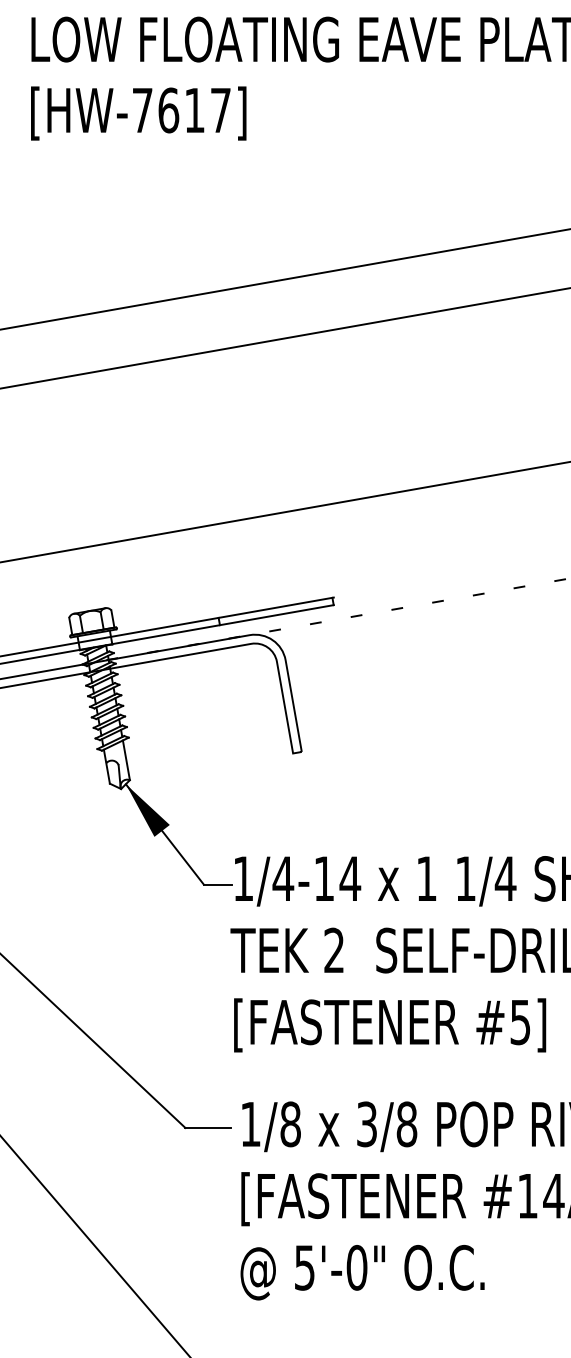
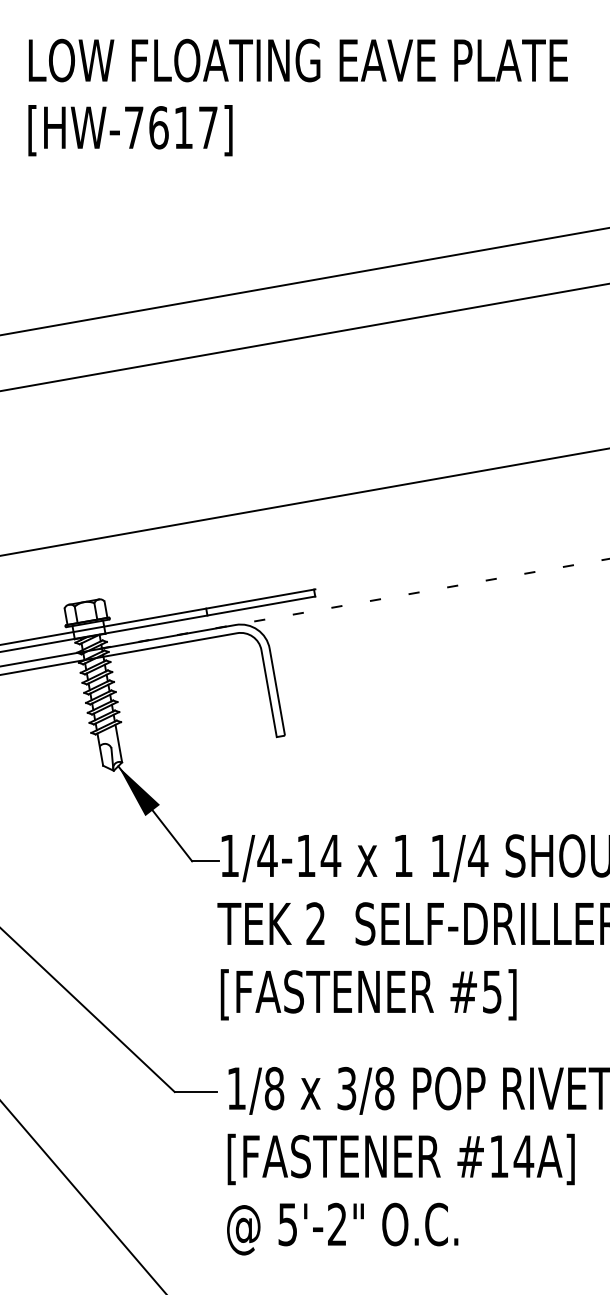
text: (357, 1267) -> (337, 1224), 5'-0" -> 5'-2"

